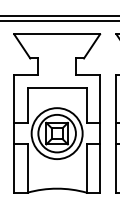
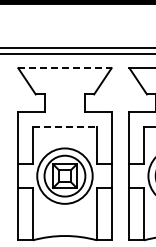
line: (56, 34) -> (64, 68), solid -> dashed
line: (57, 87) -> (65, 126), solid -> dashed

